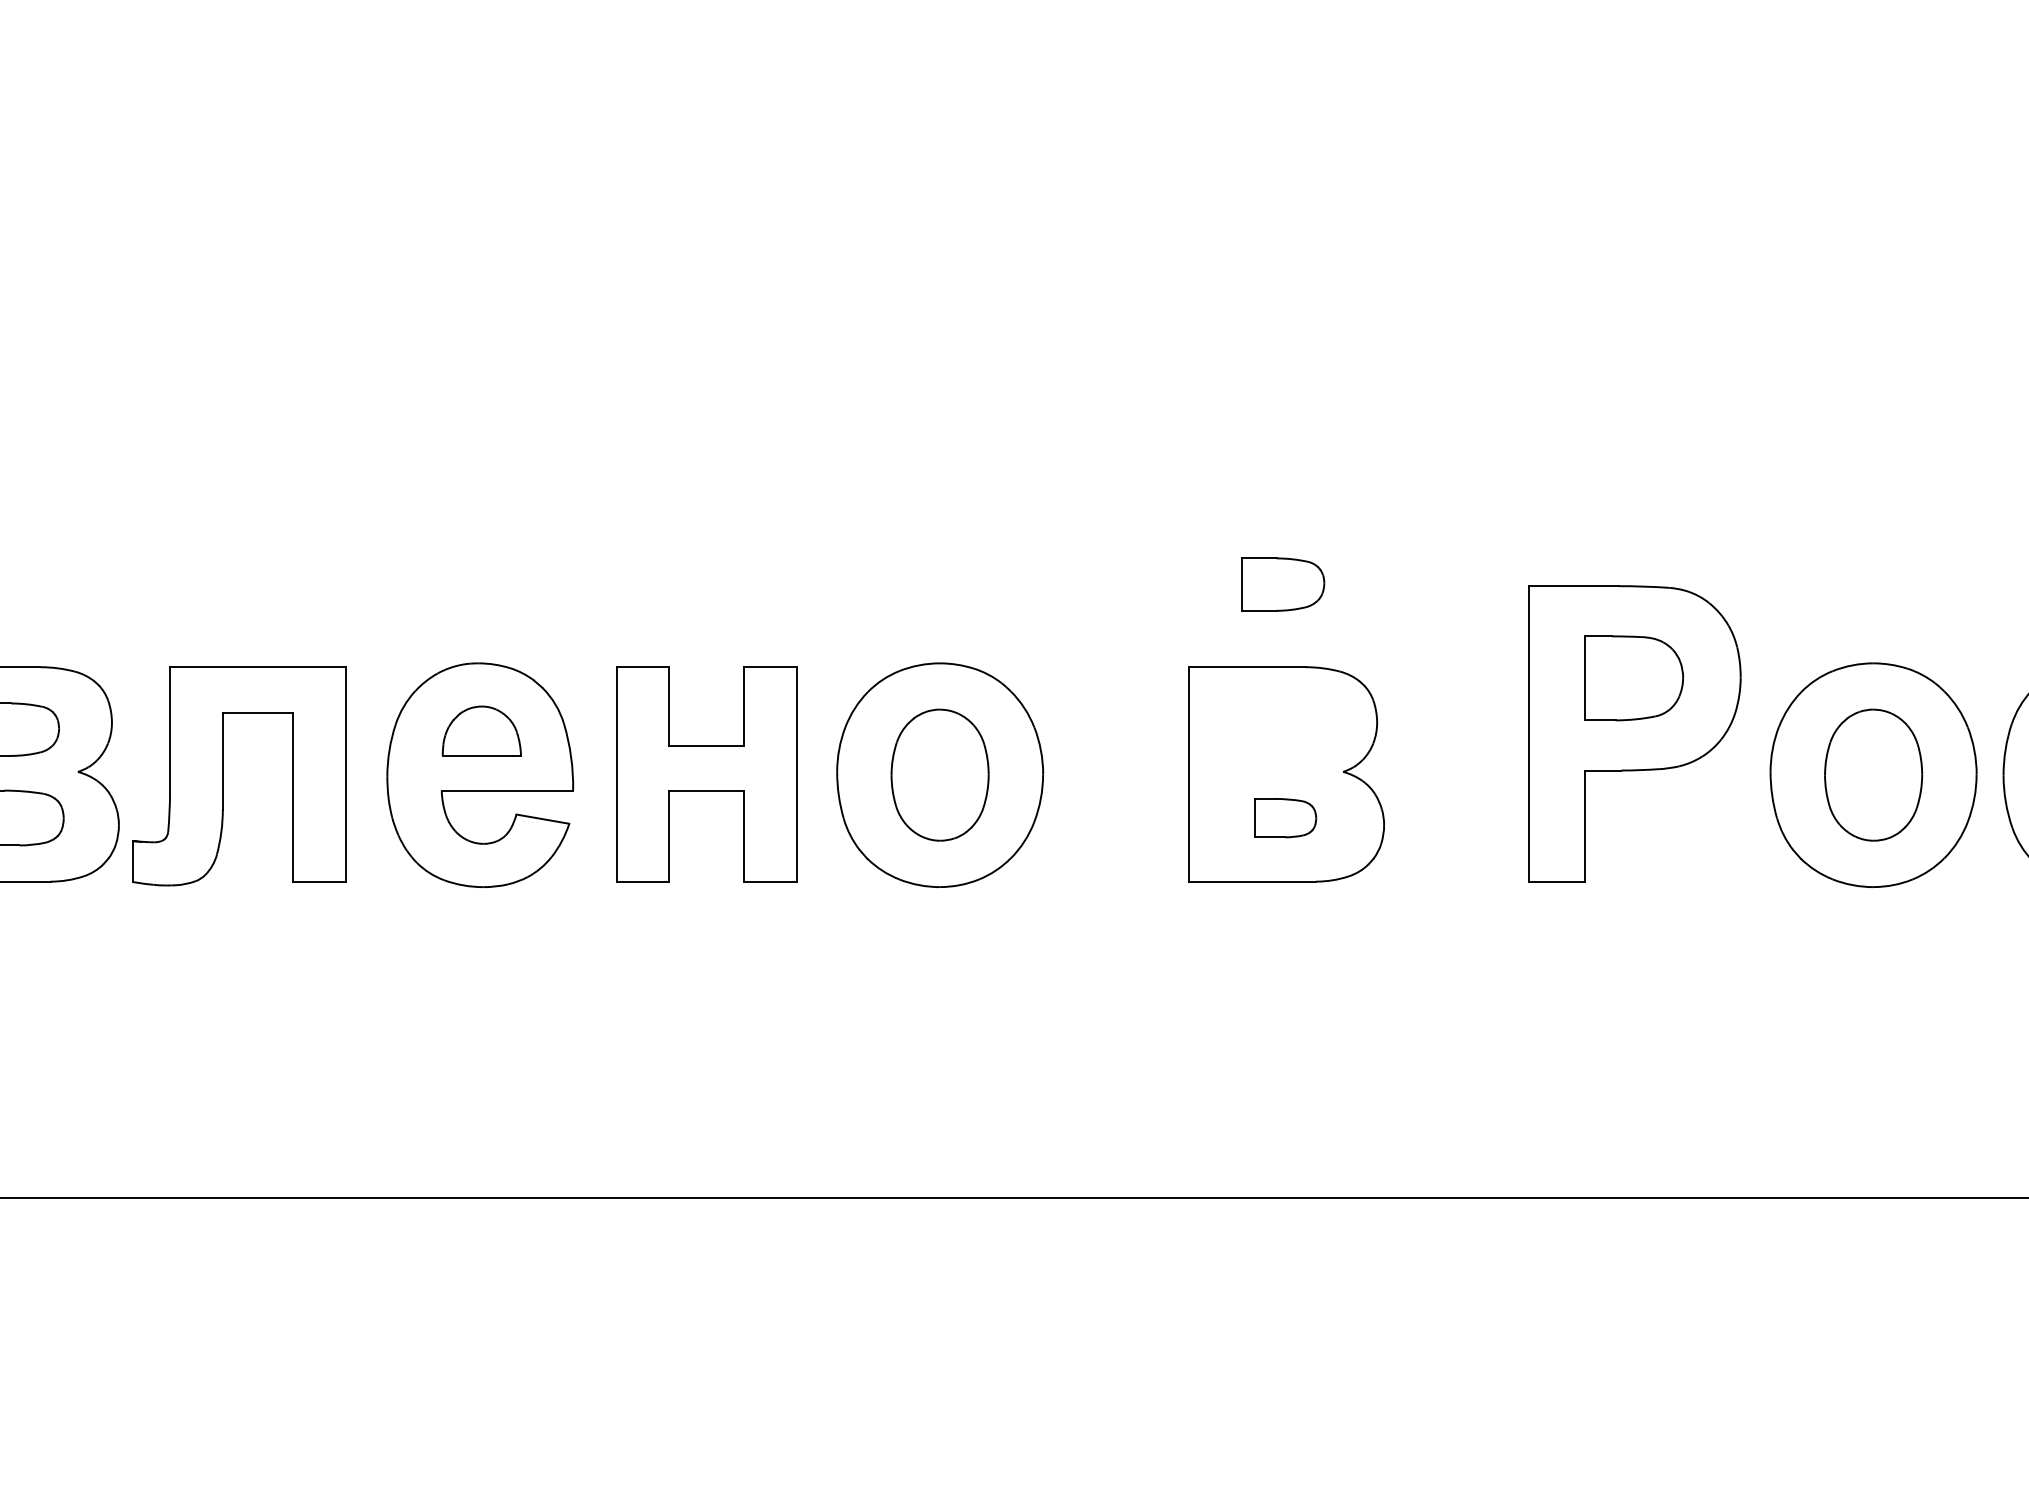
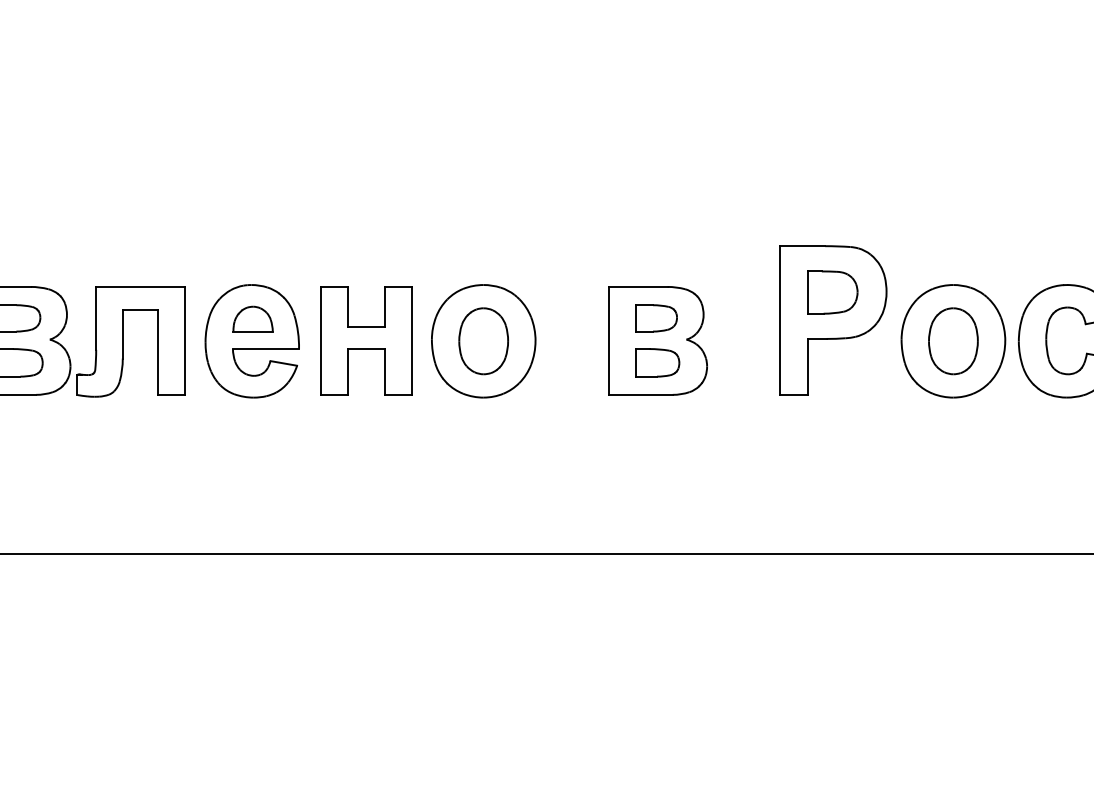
part: (1283, 584) -> (656, 318), moved
part: (1285, 817) -> (657, 362), size x1.43

